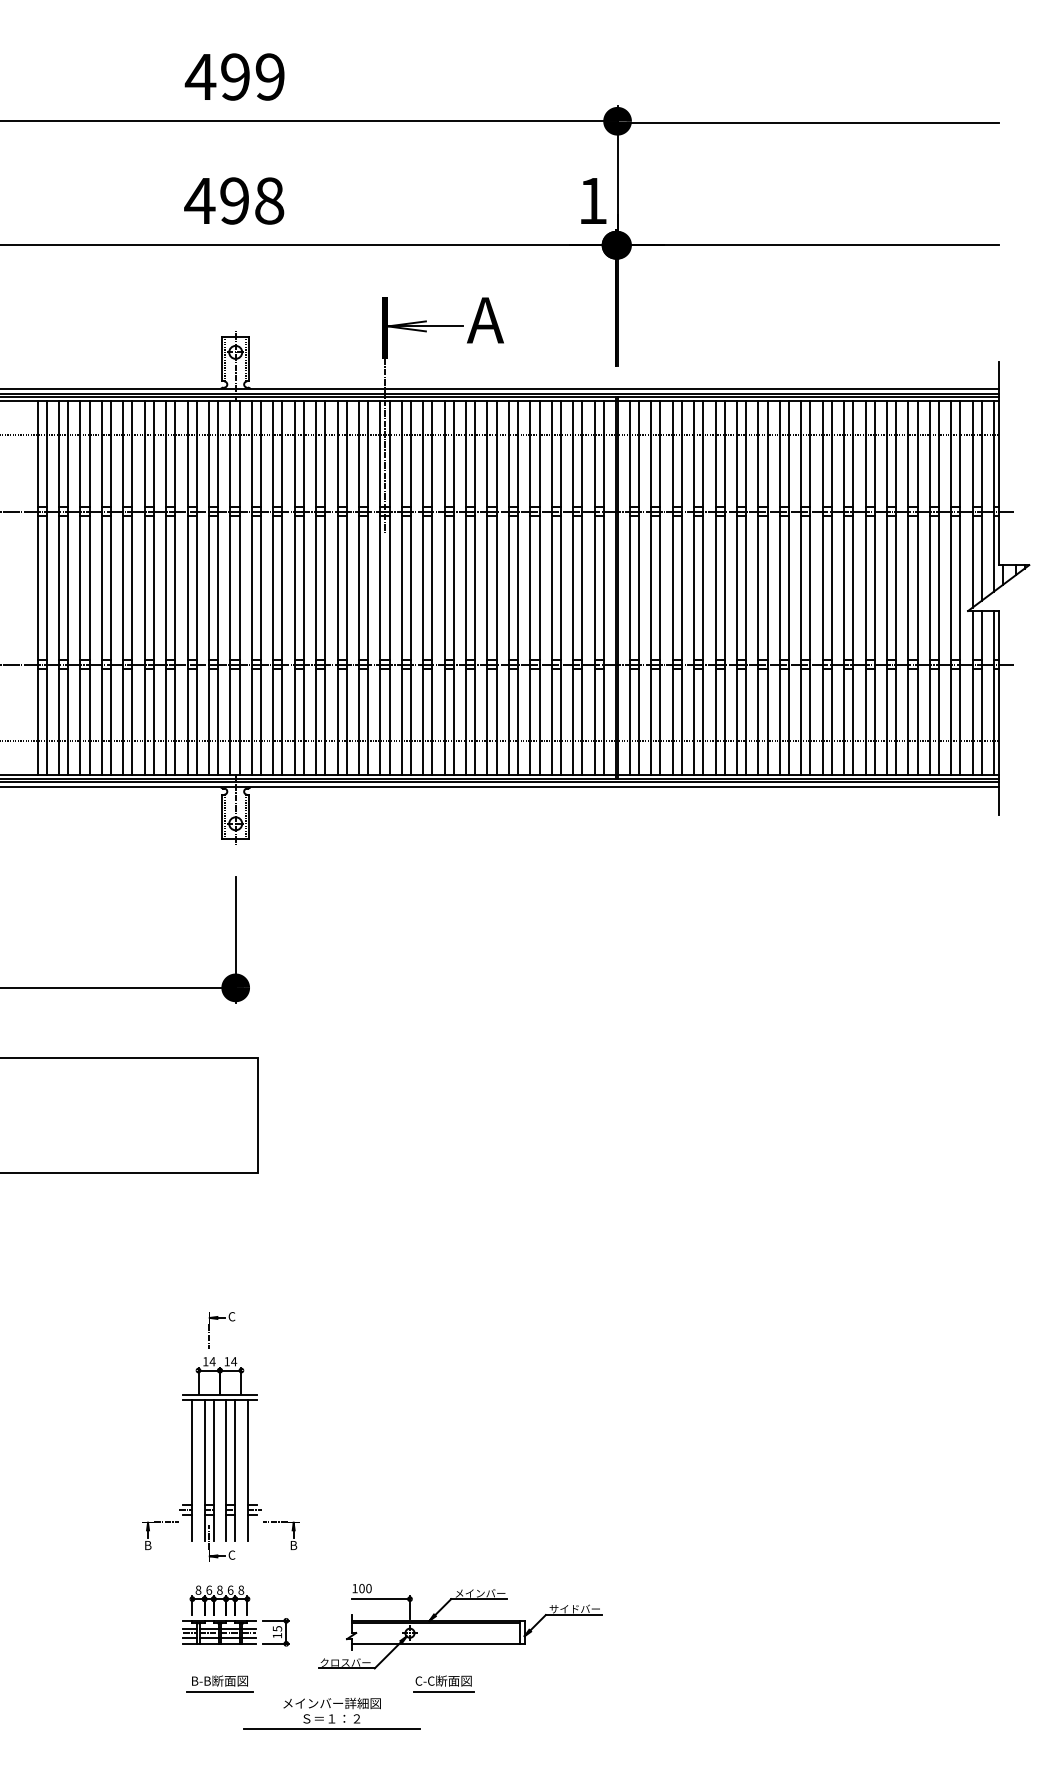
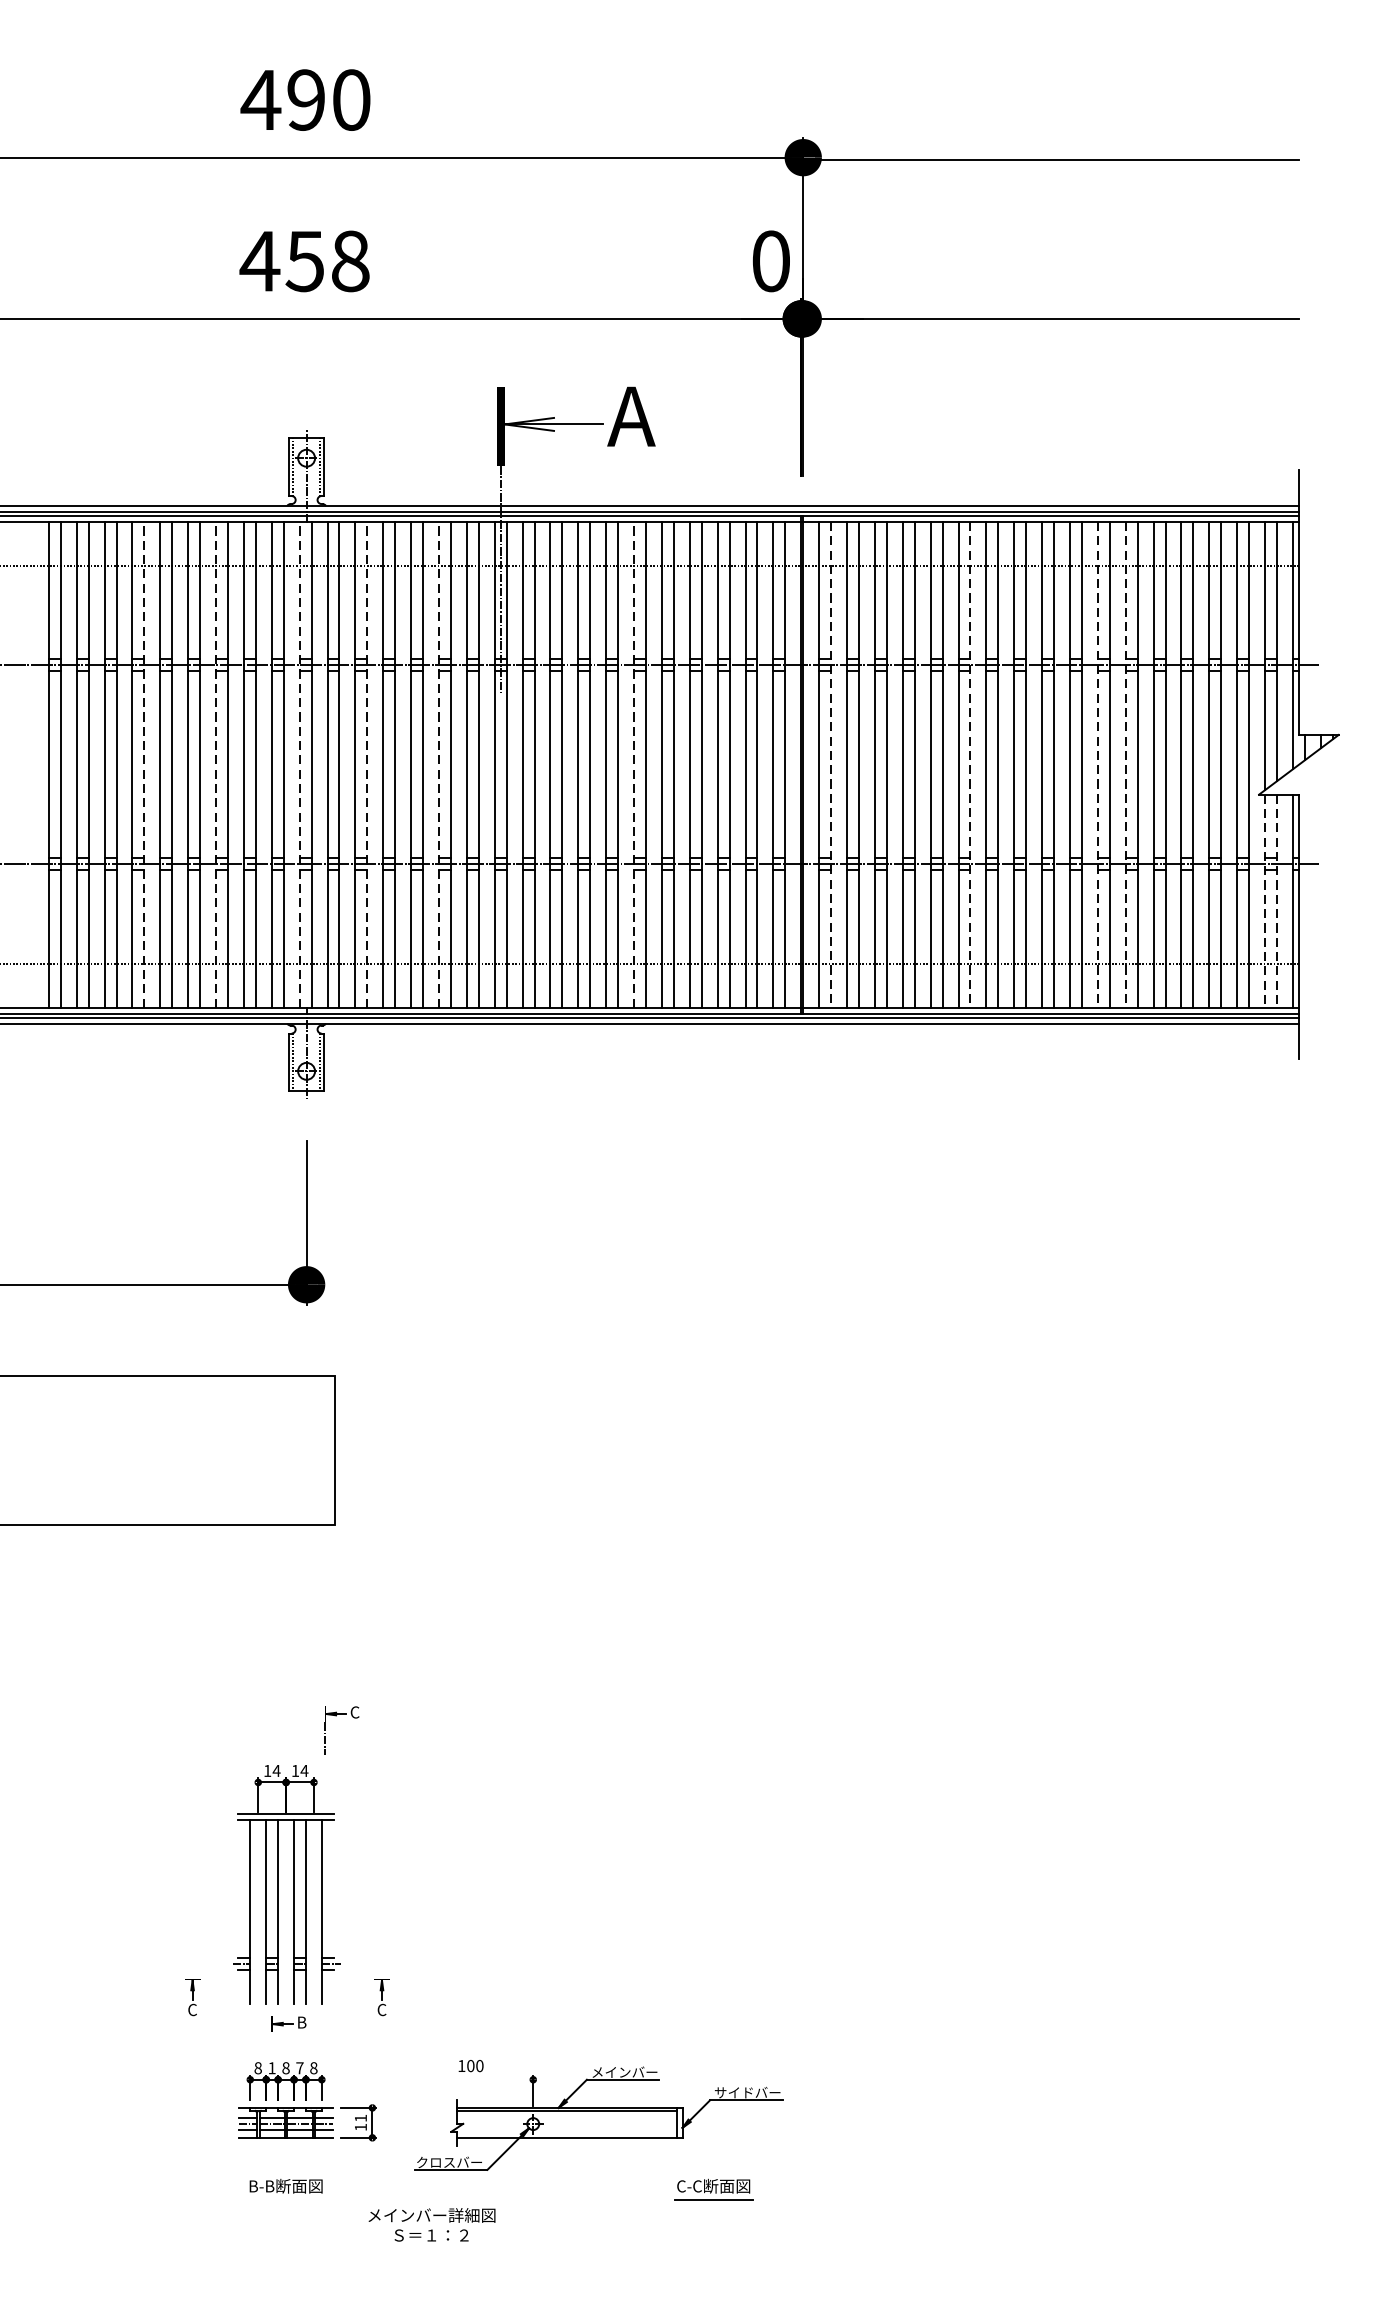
text: (269, 76) -> (350, 99), 499 -> 490
text: (233, 200) -> (303, 260), 498 -> 458
text: (592, 200) -> (770, 260), 1 -> 0
line: (110, 588) -> (143, 765), solid -> dashed
line: (166, 588) -> (216, 765), solid -> dashed
line: (230, 588) -> (299, 765), solid -> dashed
line: (282, 588) -> (367, 765), solid -> dashed
line: (337, 588) -> (438, 765), solid -> dashed
line: (487, 588) -> (634, 765), solid -> dashed
line: (639, 588) -> (831, 765), solid -> dashed
line: (746, 588) -> (970, 765), solid -> dashed
line: (844, 588) -> (1098, 765), solid -> dashed
line: (865, 588) -> (1125, 765), solid -> dashed
line: (972, 692) -> (1264, 900), solid -> dashed
line: (981, 692) -> (1276, 900), solid -> dashed
part: (218, 1319) -> (337, 1716), moved
line: (166, 1522) -> (216, 1980), removed
line: (274, 1522) -> (357, 1980), removed
line: (209, 1537) -> (272, 1999), removed
text: (147, 1545) -> (191, 2009), B -> C
text: (293, 1545) -> (381, 2009), B -> C
text: (231, 1554) -> (301, 2021), C -> B
text: (209, 1589) -> (272, 2067), 6 -> 1
text: (230, 1589) -> (299, 2067), 6 -> 7
line: (380, 1599) -> (494, 2080), removed
text: (277, 1628) -> (360, 2117), 15 -> 11
part: (443, 1683) -> (713, 2189), moved
line: (219, 1691) -> (285, 2199), removed
line: (331, 1729) -> (431, 2249), removed

